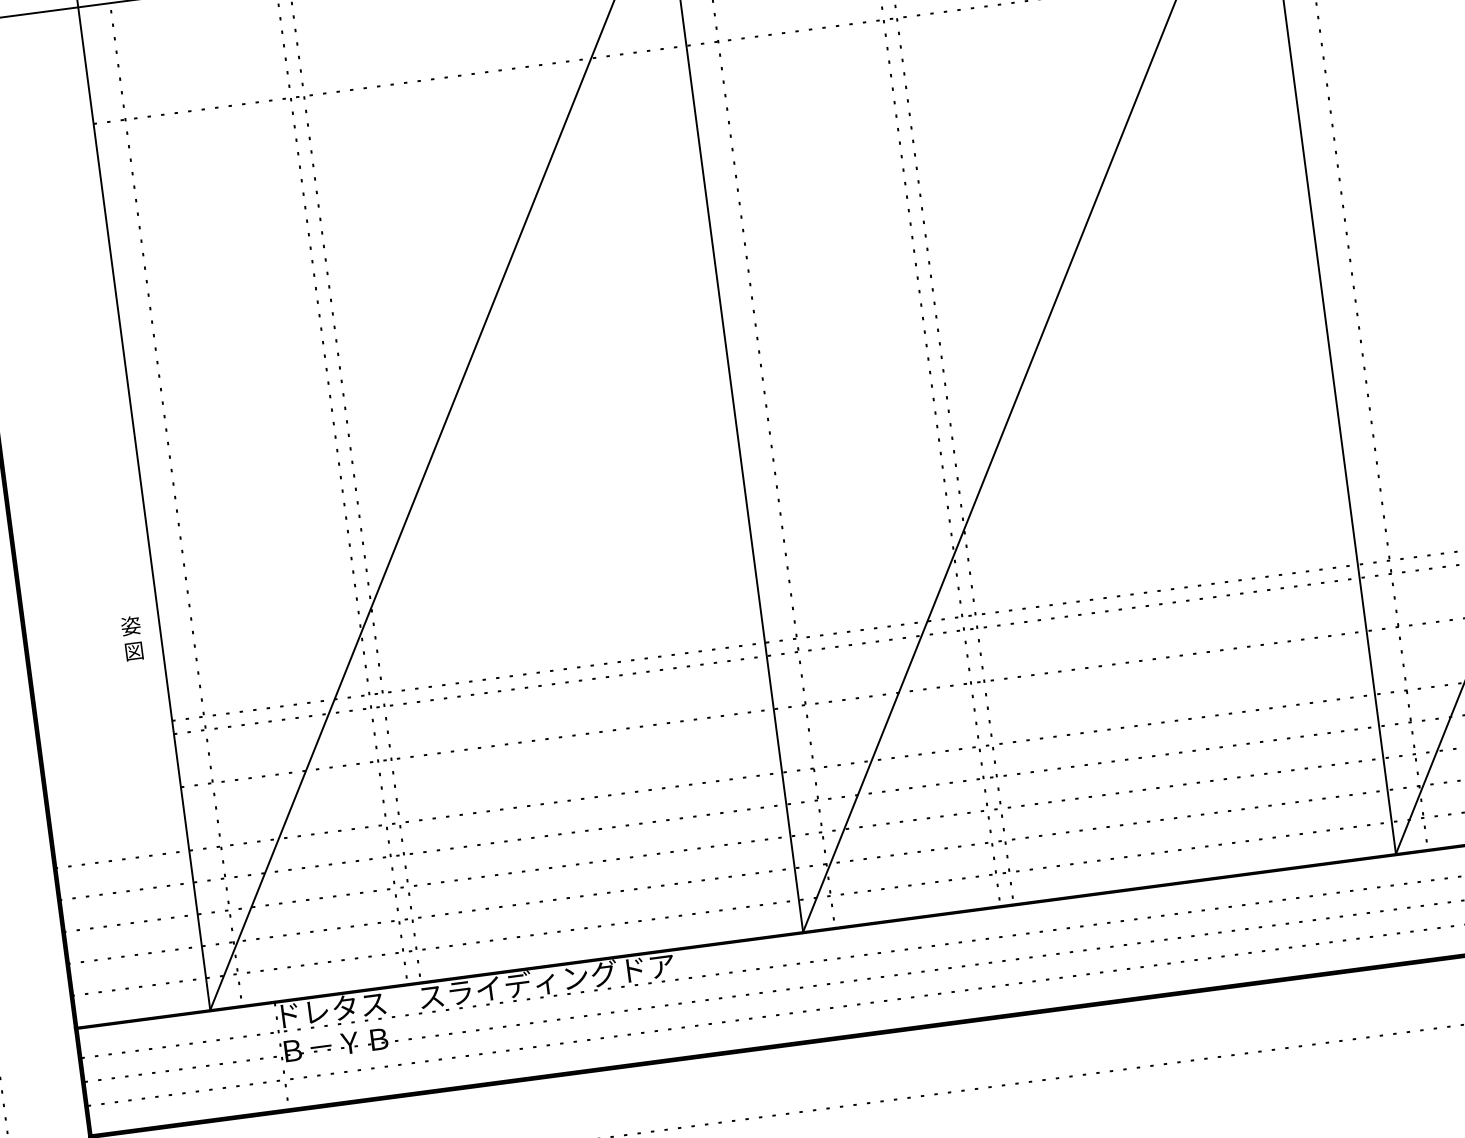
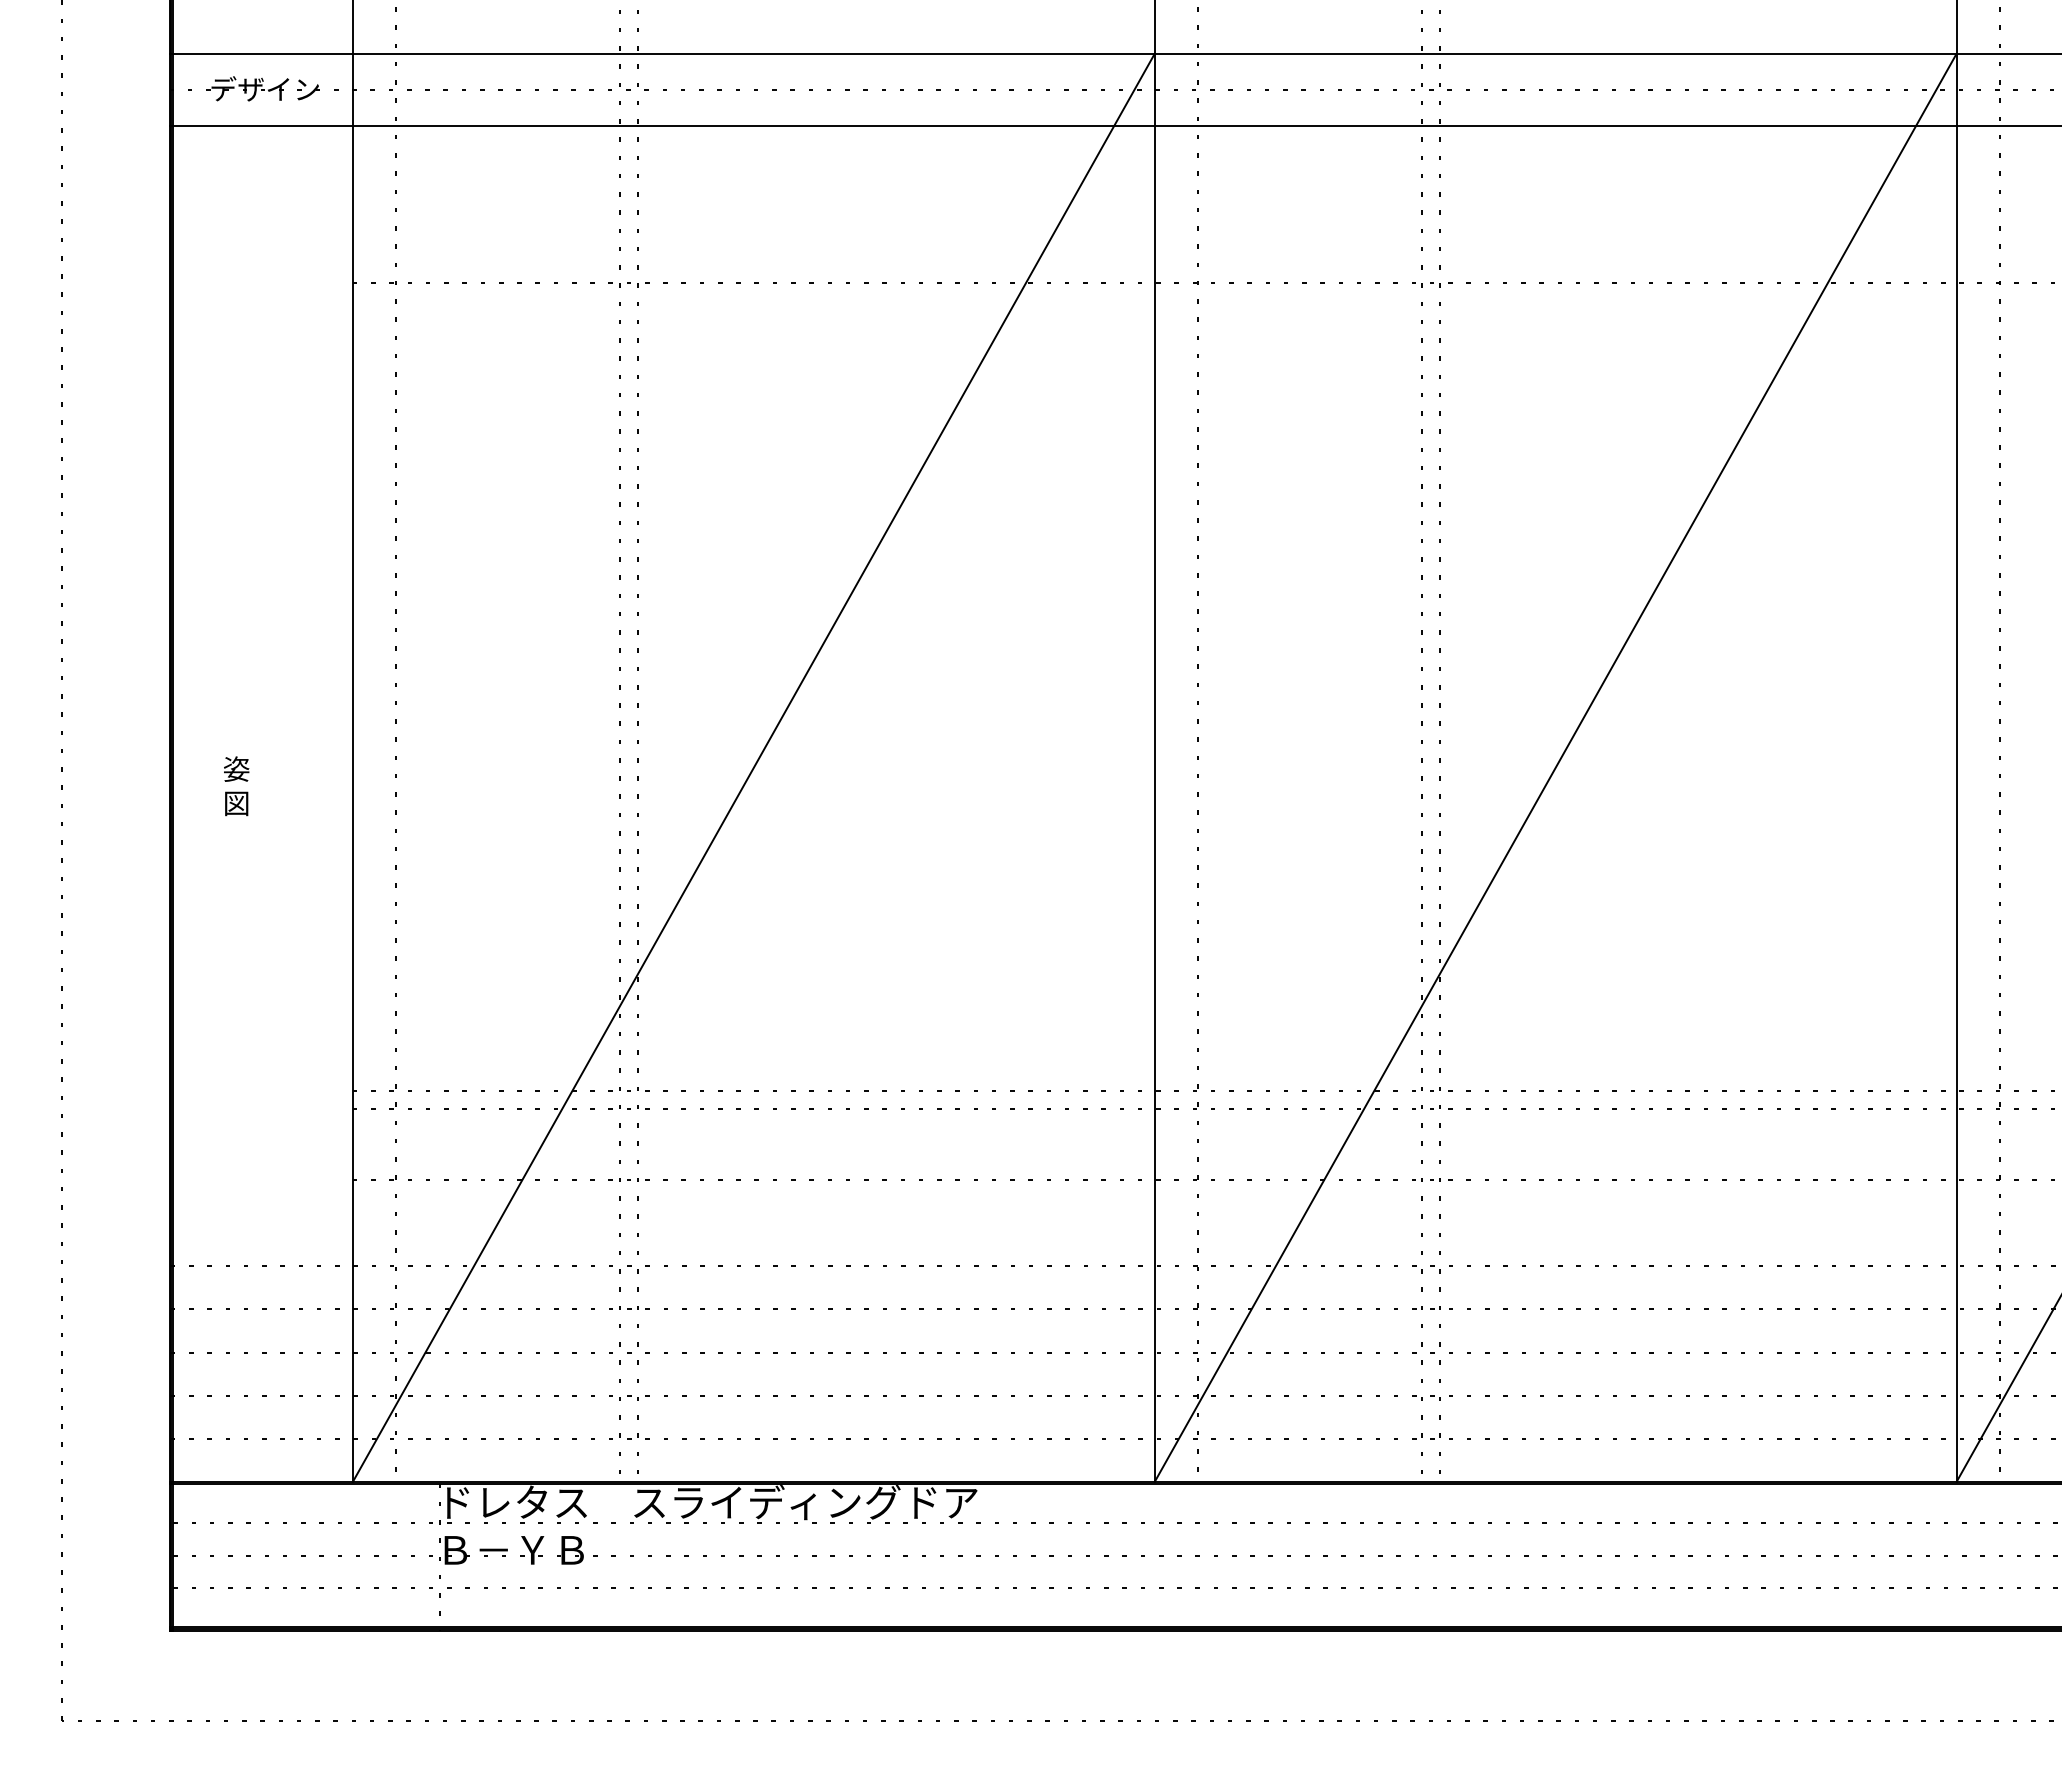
text: (132, 638) -> (236, 786), moved

